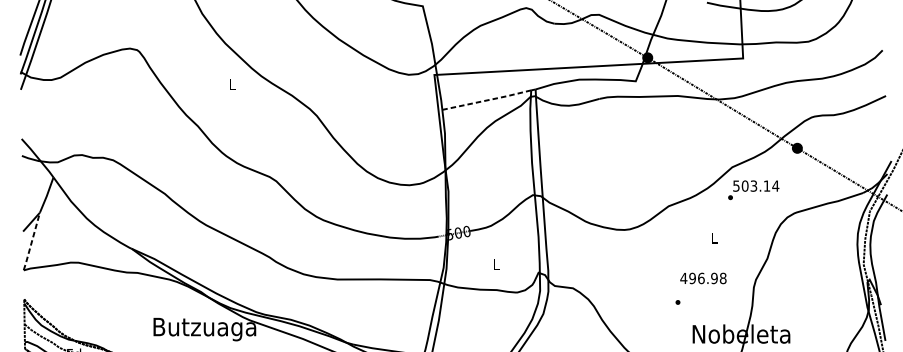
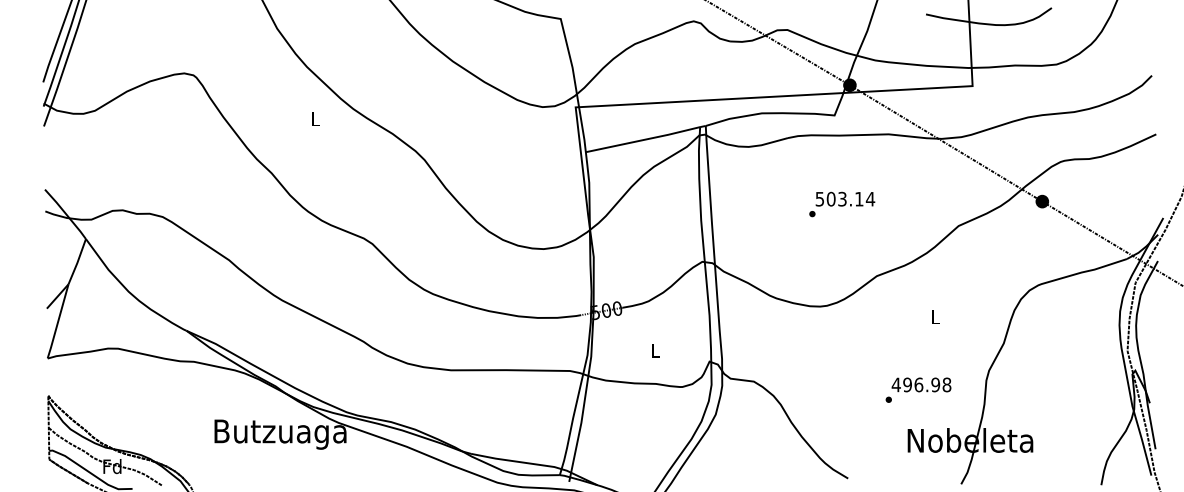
line: (487, 100) -> (644, 139), dashed -> solid
text: (753, 190) -> (842, 204), moved
line: (32, 241) -> (58, 321), dashed -> solid
text: (703, 278) -> (921, 384), moved

